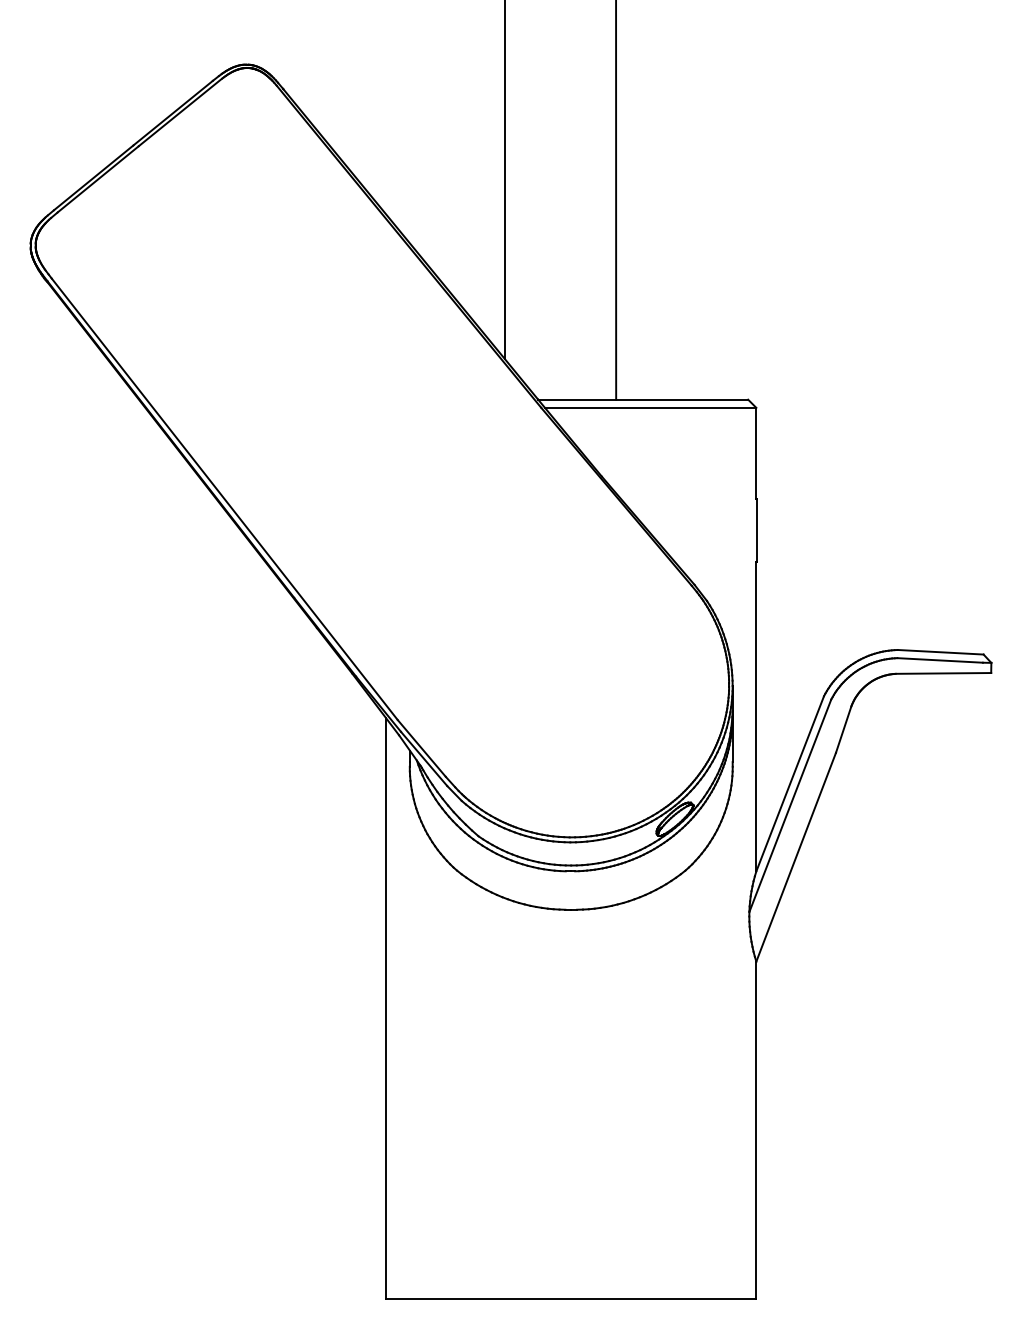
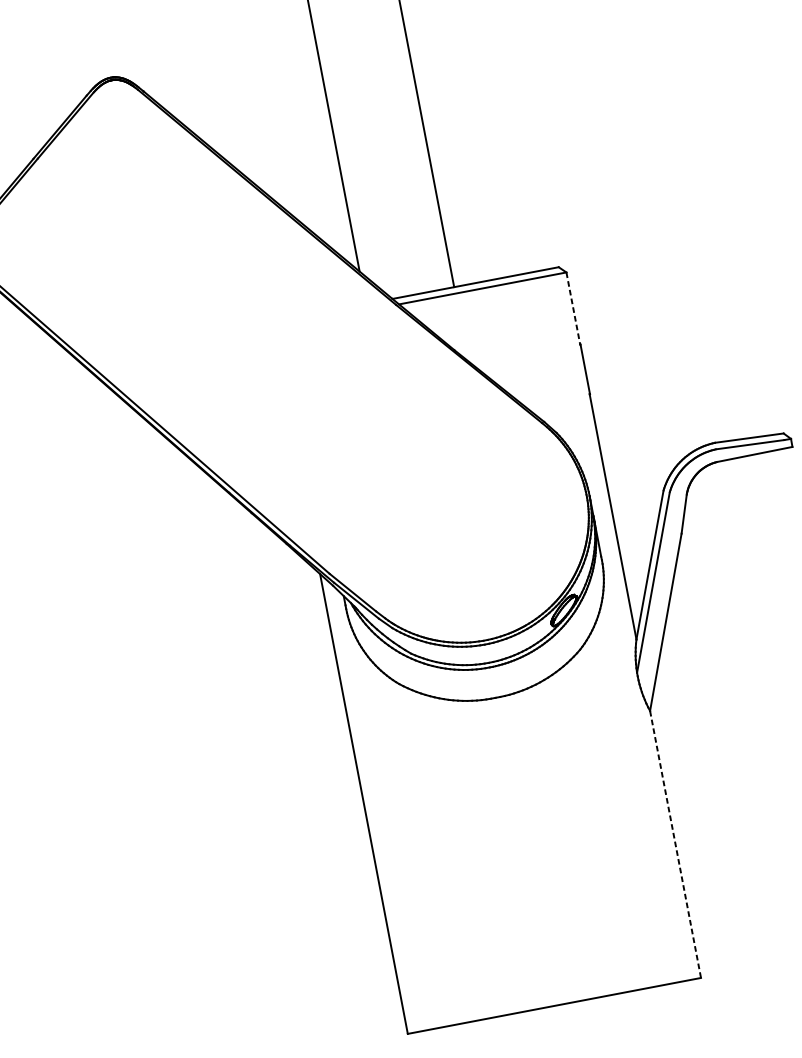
line: (756, 453) -> (573, 308), solid -> dashed
line: (756, 1130) -> (675, 844), solid -> dashed

